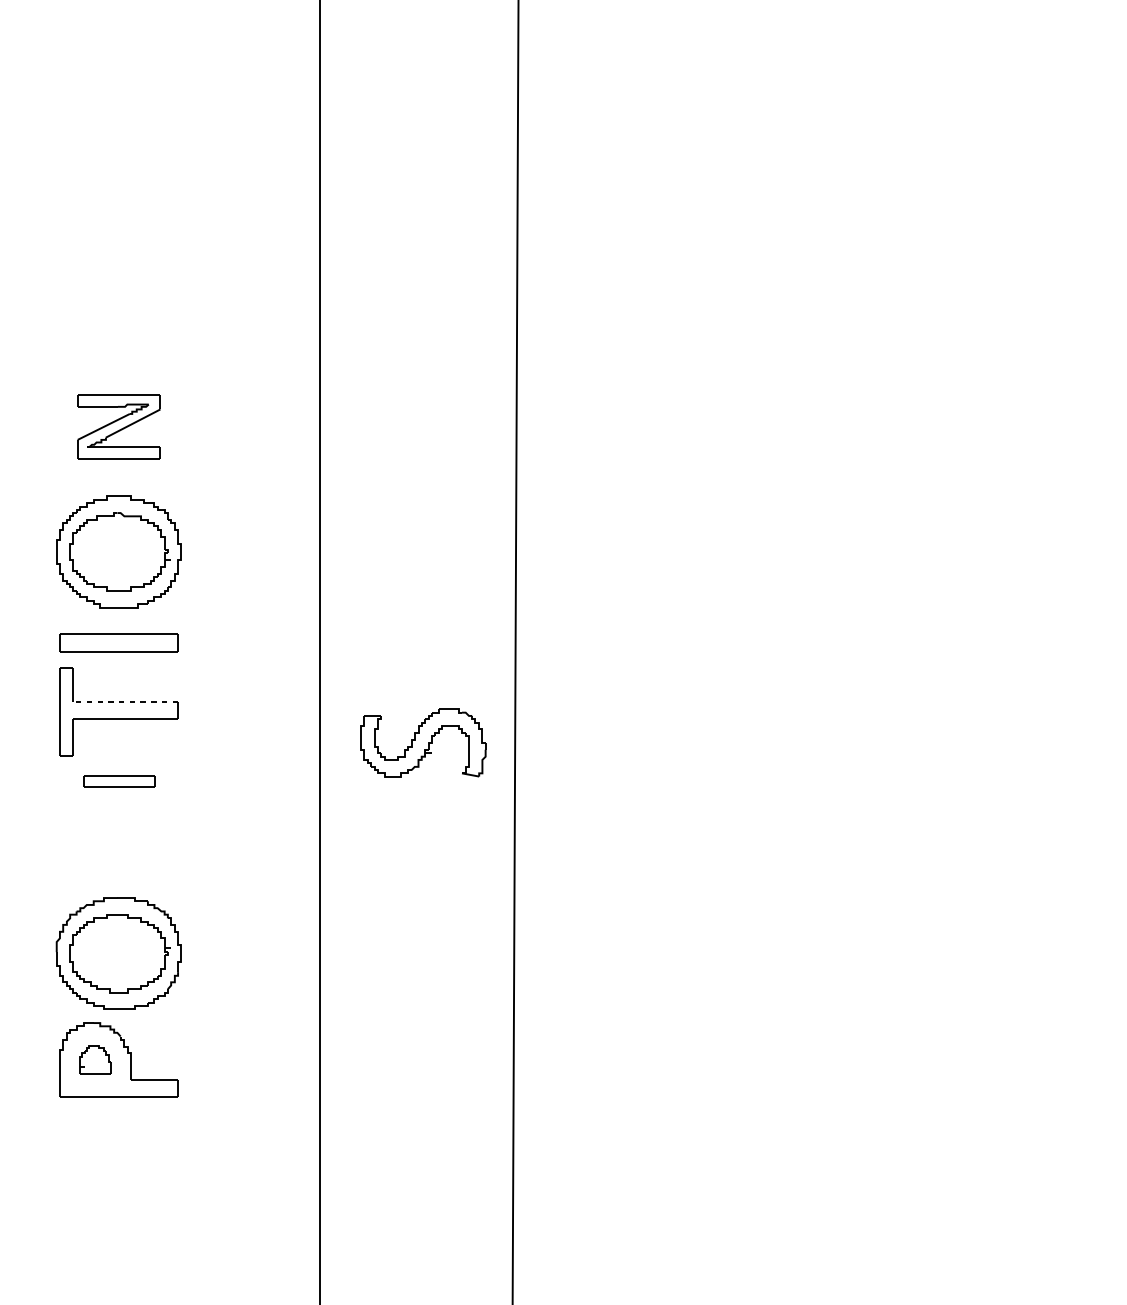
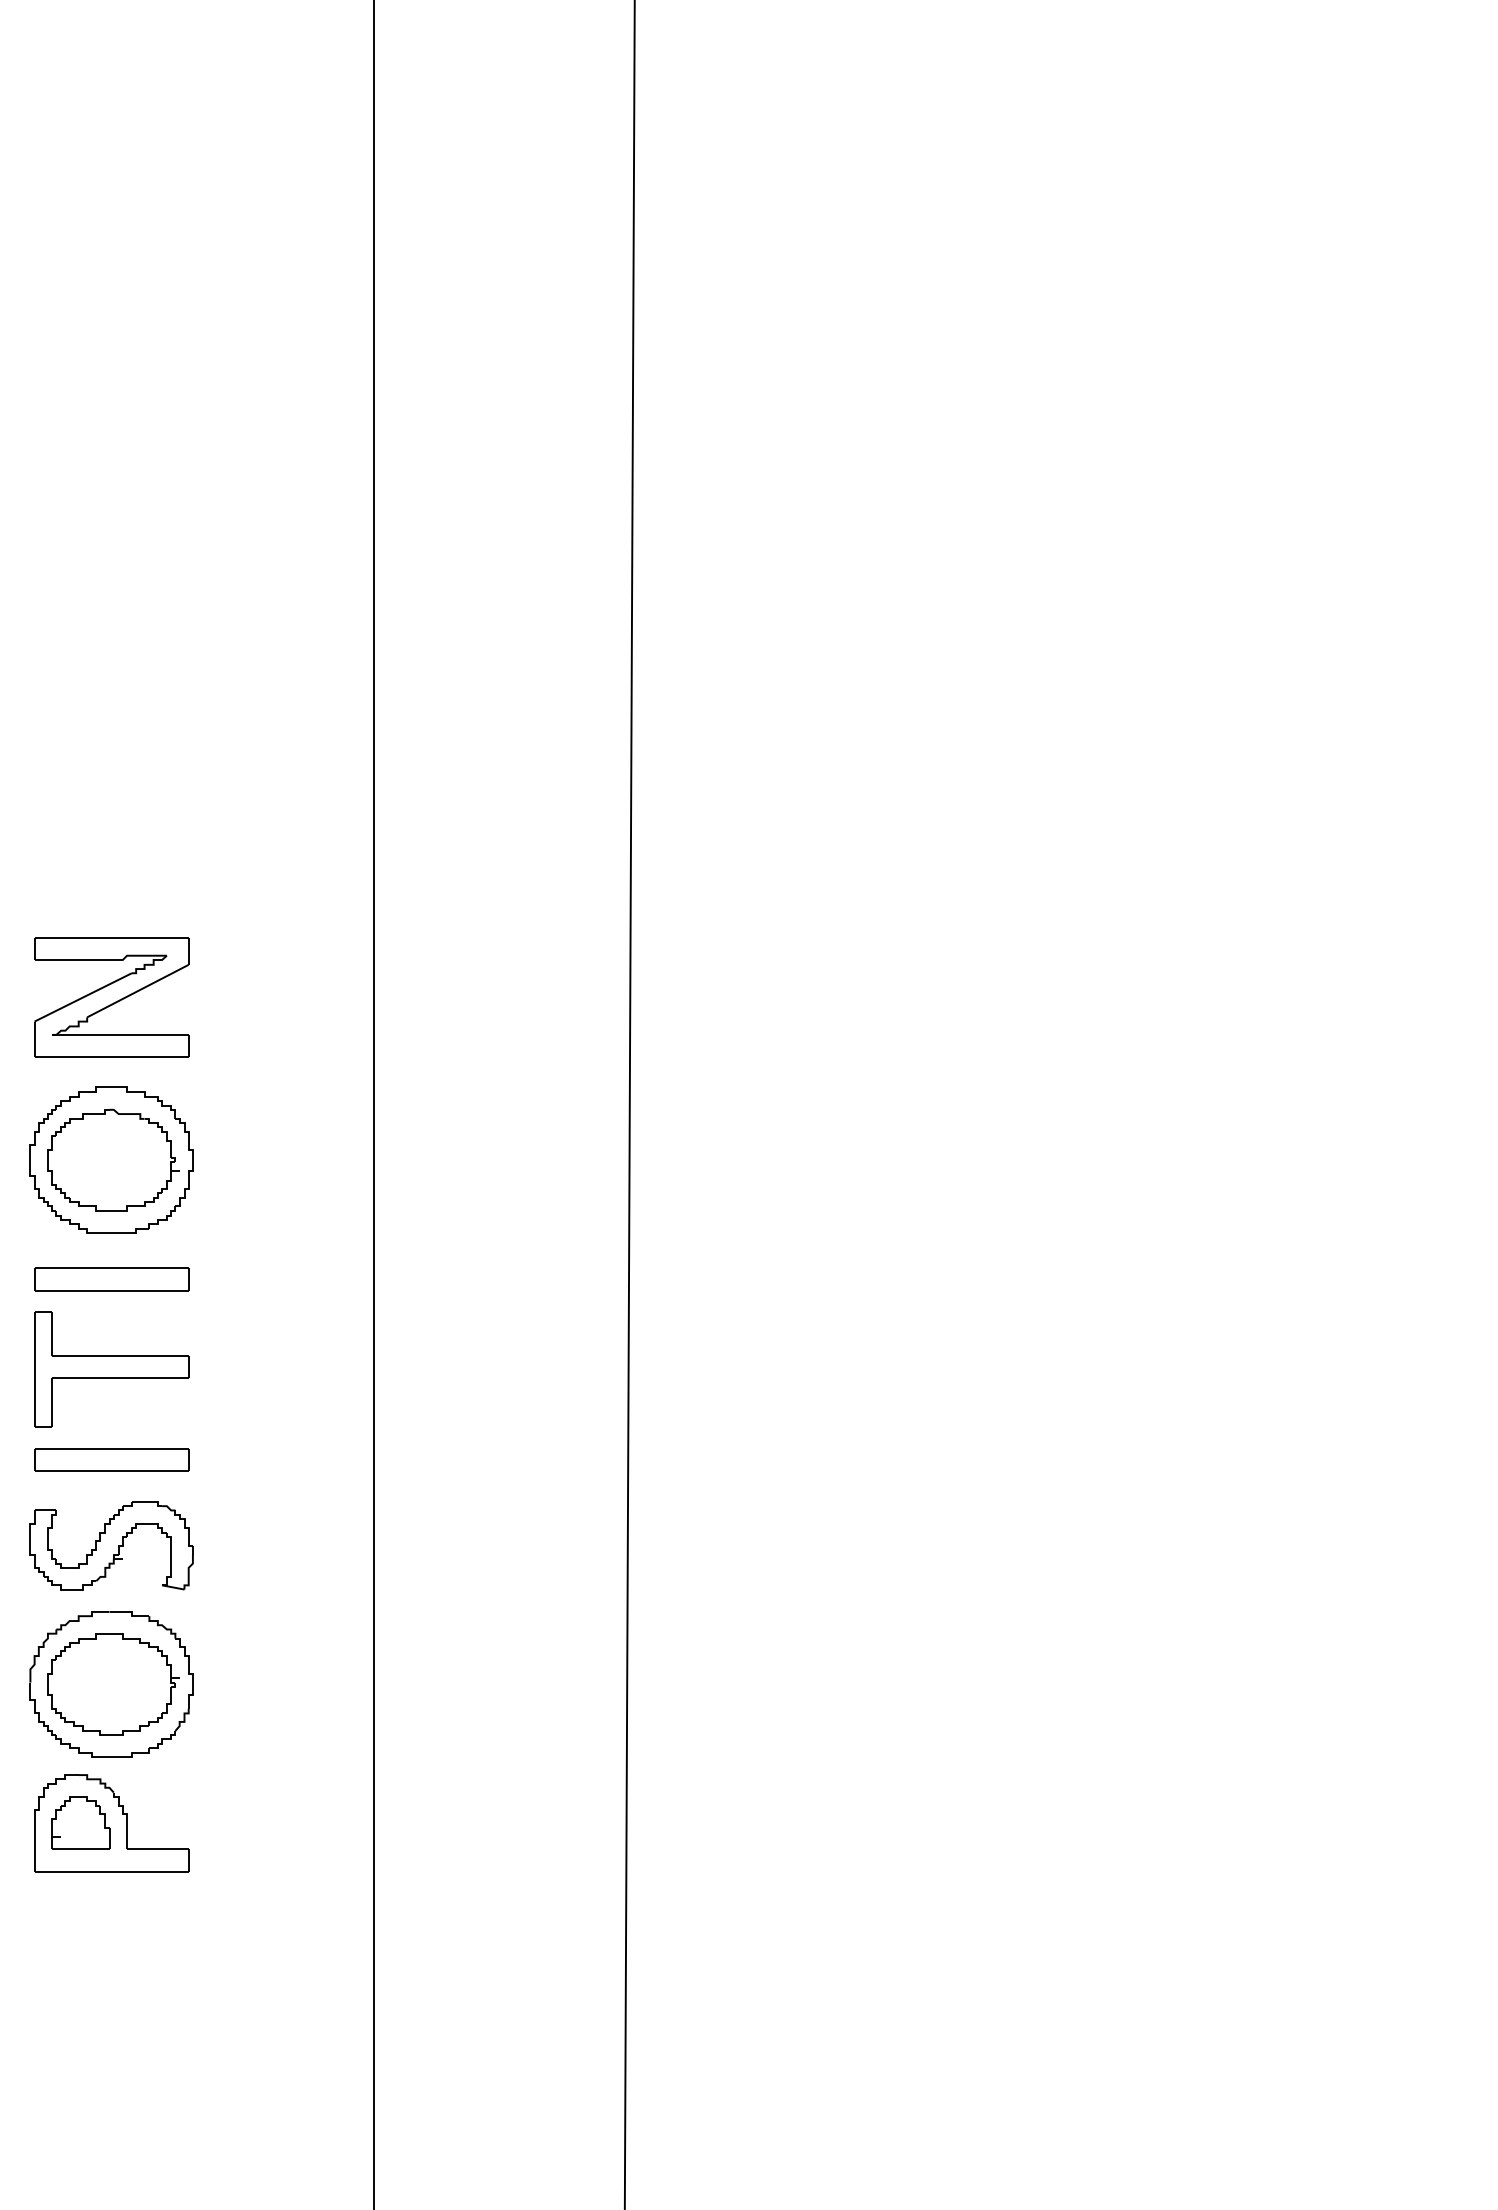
part: (118, 426) -> (111, 997), size x1.43
line: (125, 702) -> (119, 1356), dashed -> solid
part: (423, 742) -> (111, 1545), moved
part: (118, 781) -> (111, 1459), size x1.67
part: (95, 1059) -> (80, 1822), size x1.43

